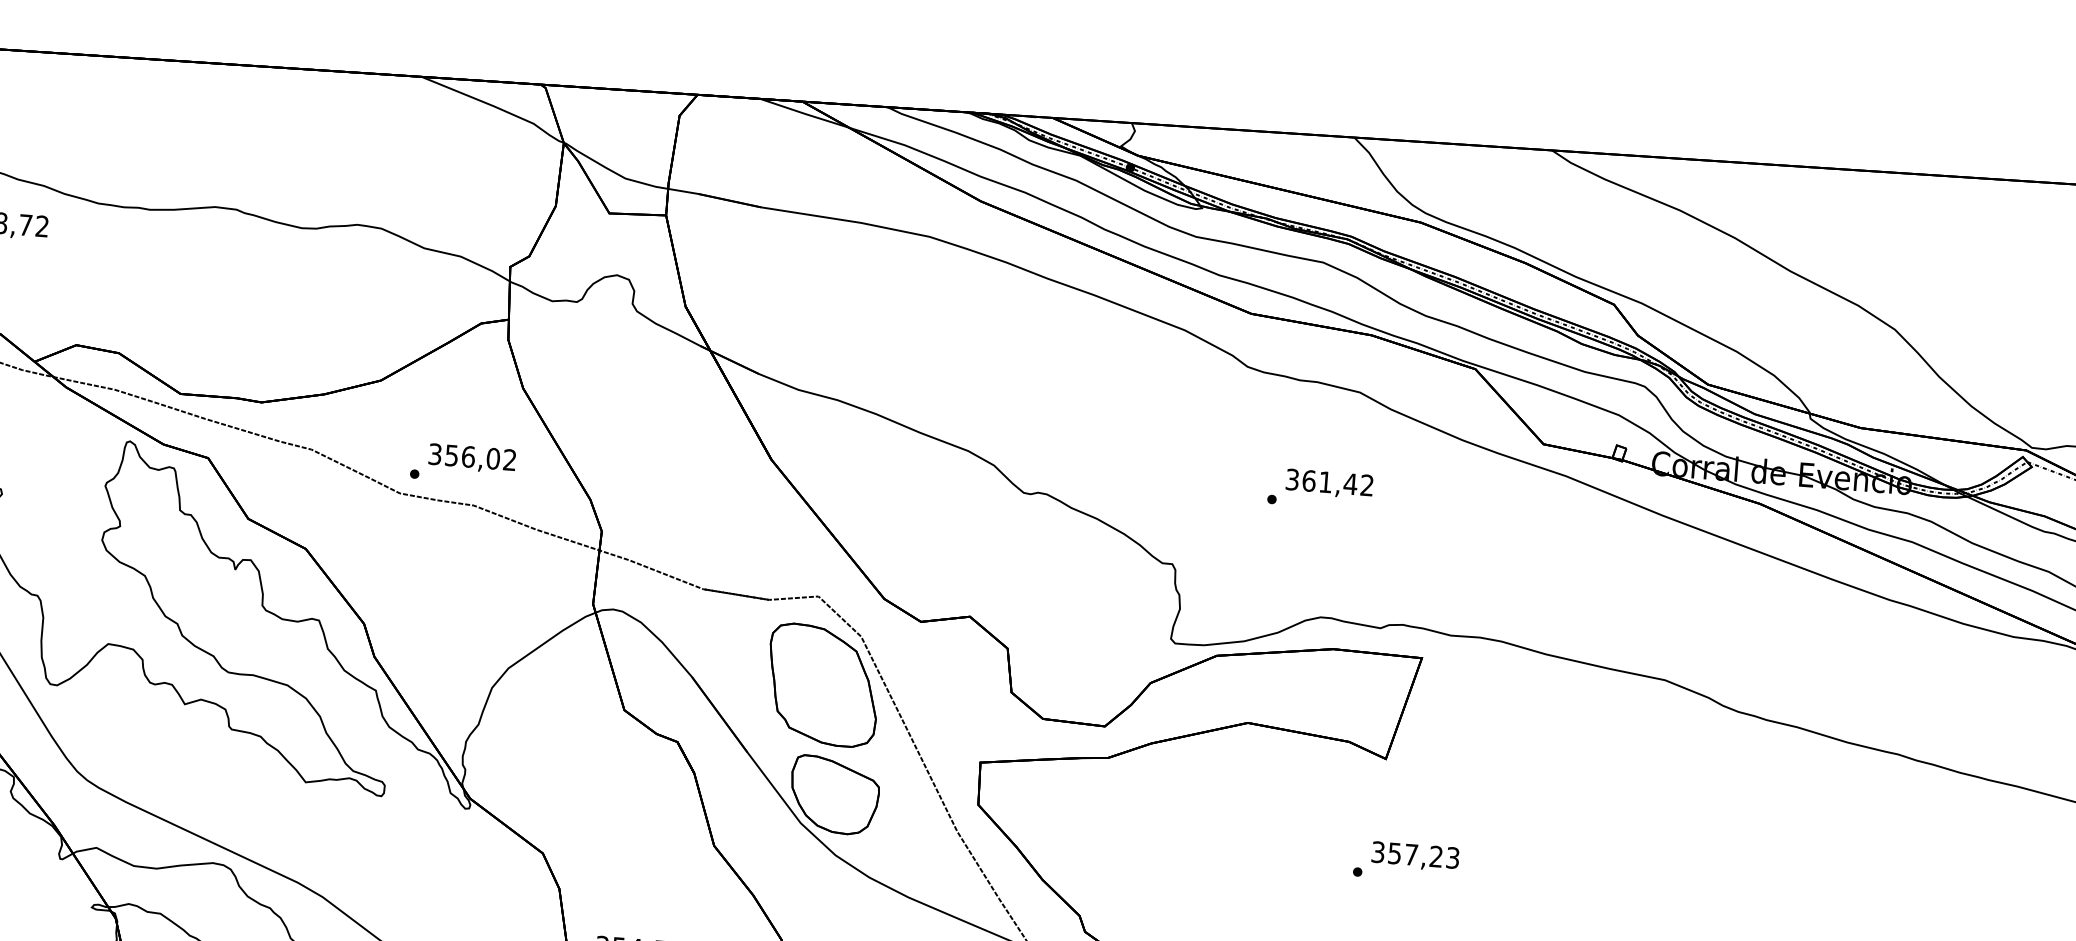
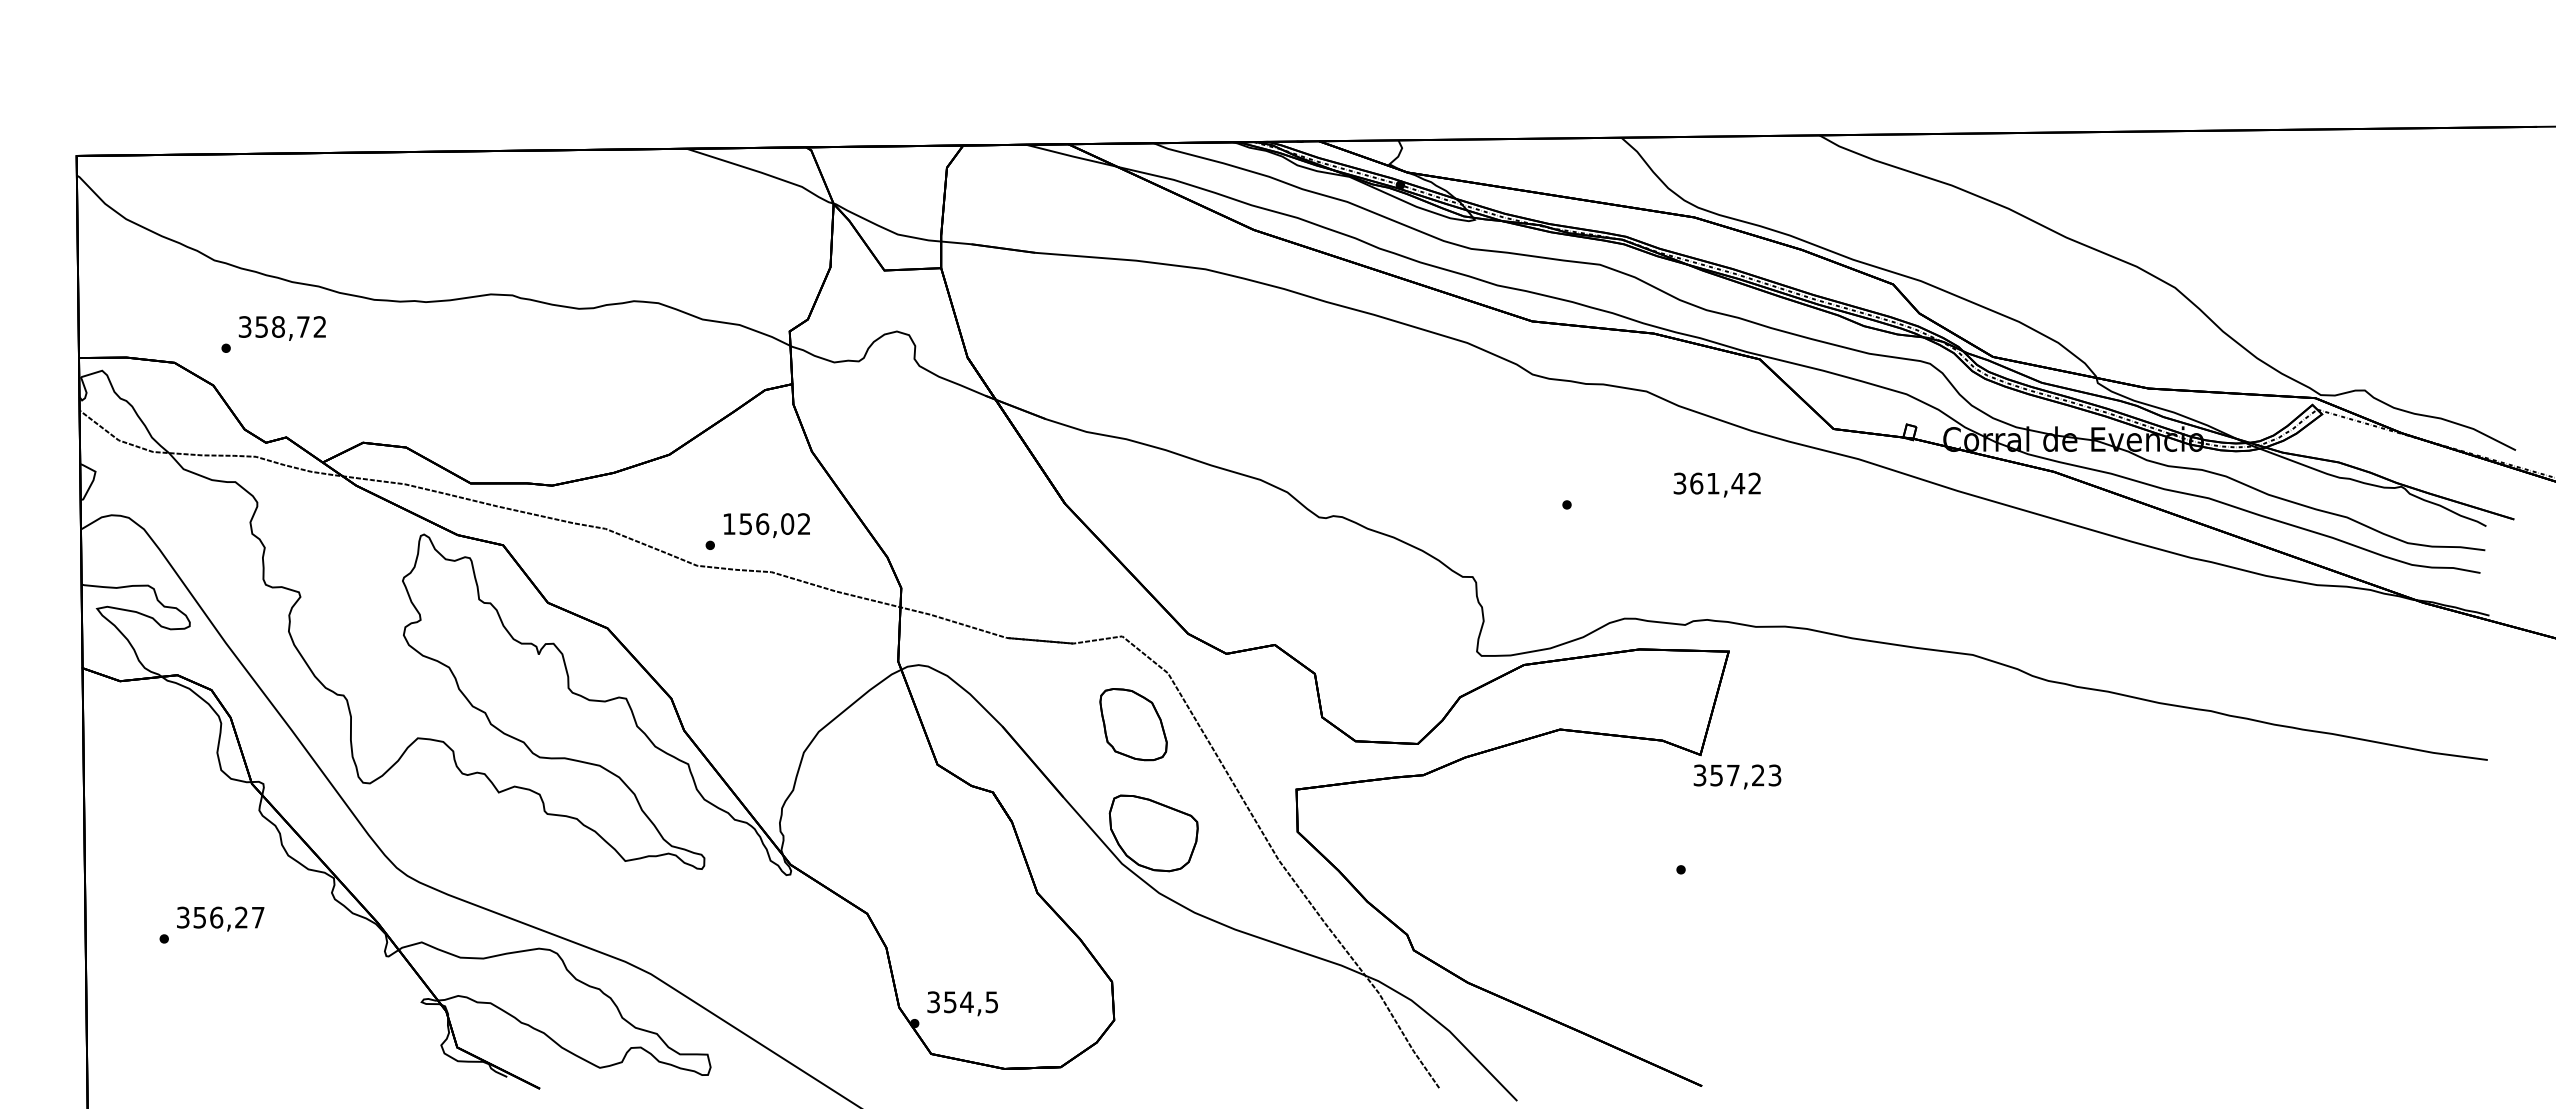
text: (435, 454) -> (729, 524), 356,02 -> 156,02
text: (1328, 483) -> (1716, 484), moved
part: (822, 685) -> (1133, 724), size x0.6
text: (1415, 856) -> (1737, 776), moved

